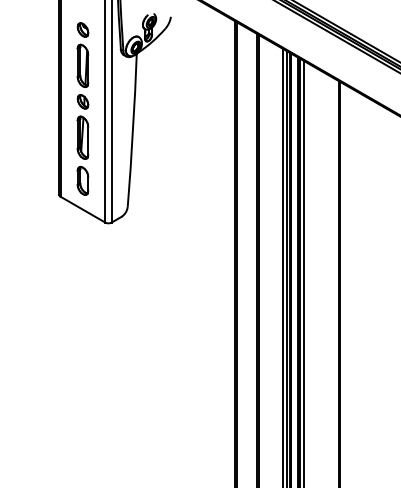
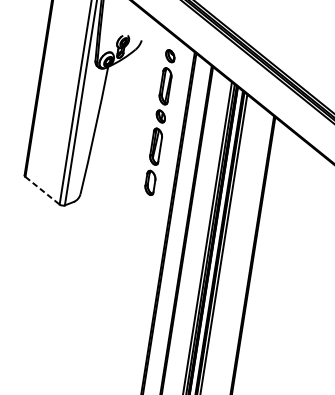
part: (82, 108) -> (159, 122), moved
line: (83, 209) -> (43, 190), solid -> dashed

